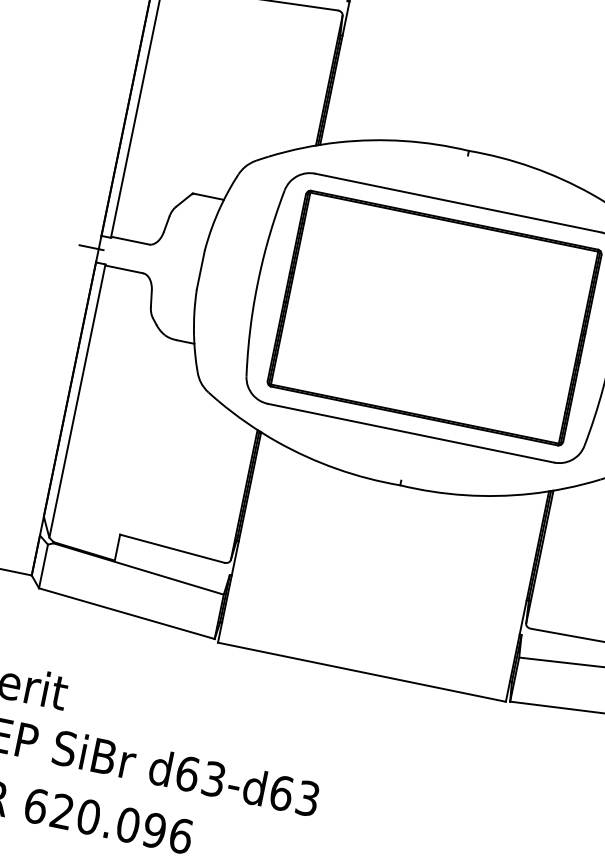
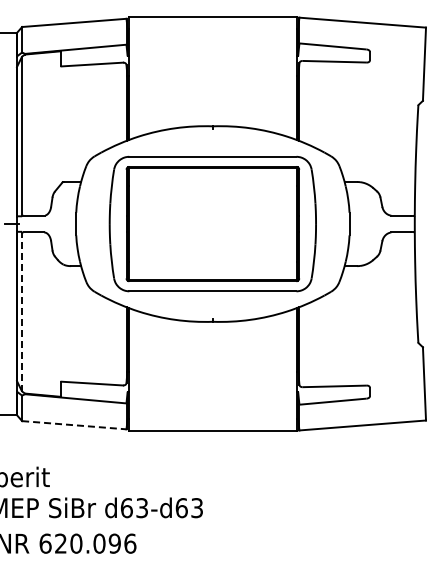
line: (78, 400) -> (22, 311), solid -> dashed
line: (127, 614) -> (74, 425), solid -> dashed

